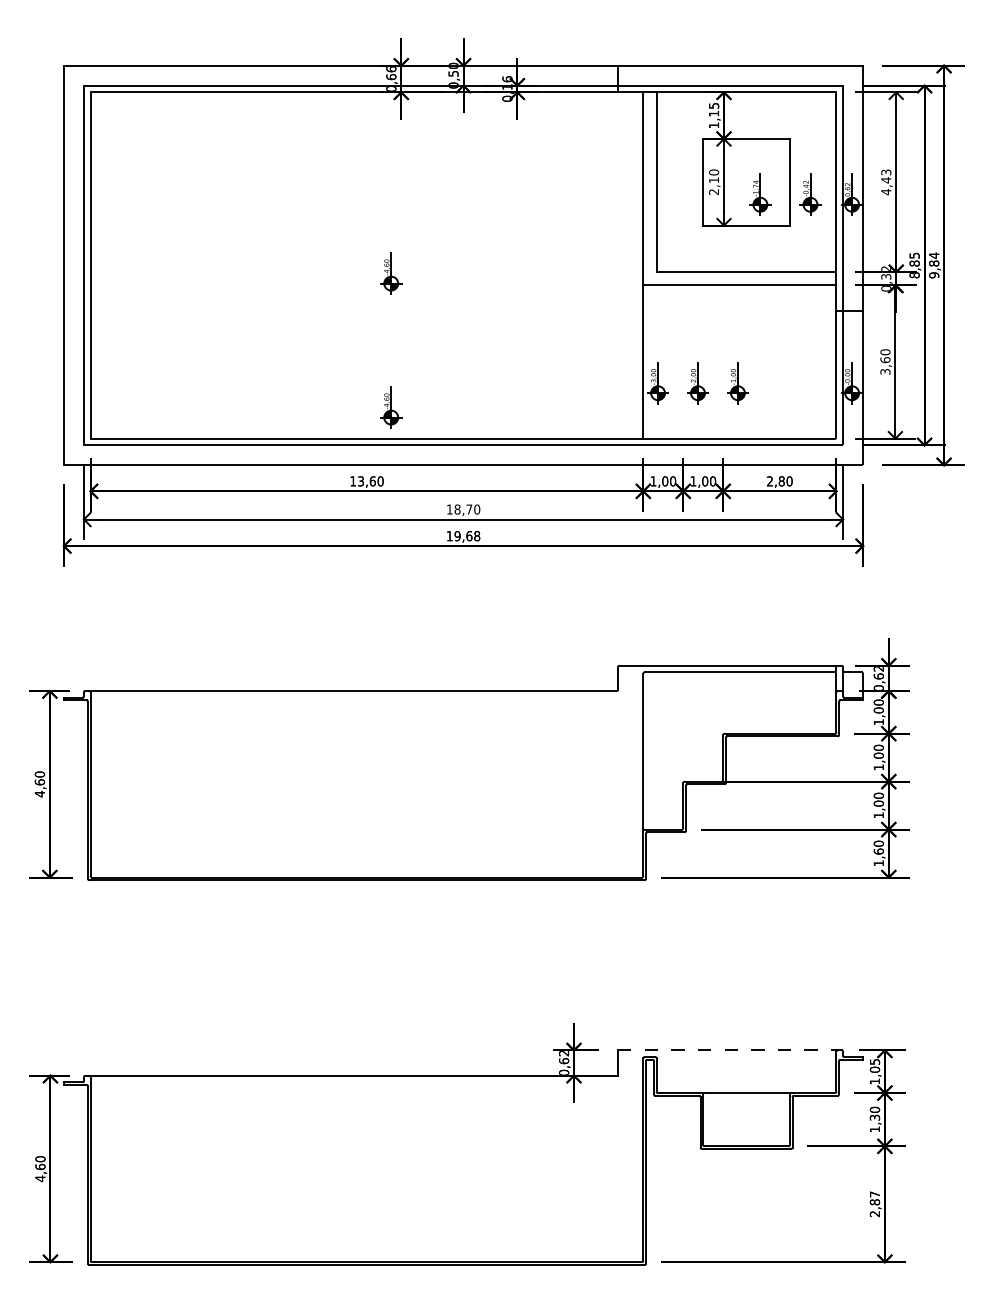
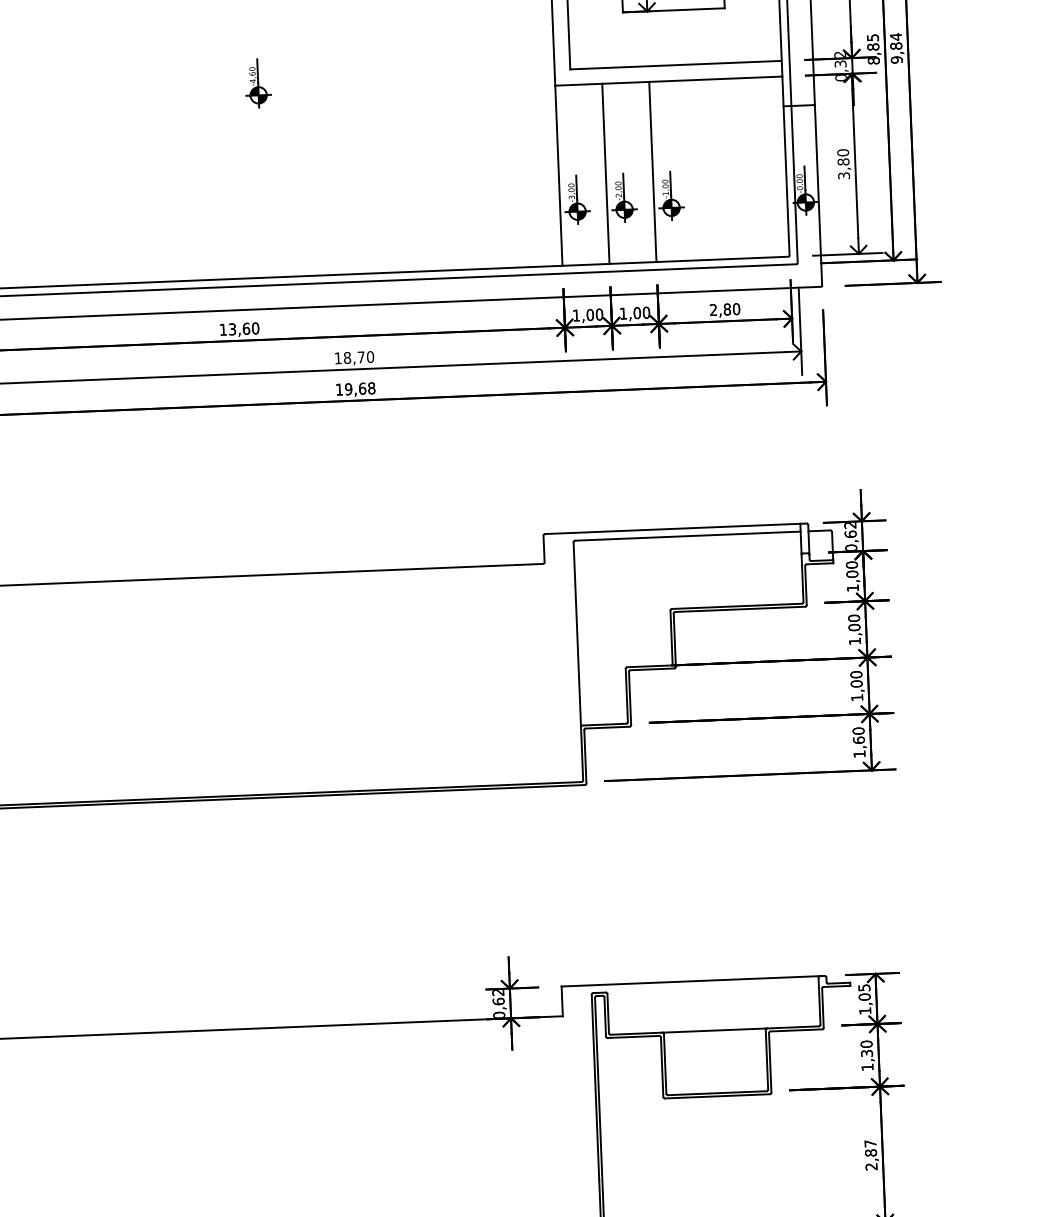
text: (885, 360) -> (843, 162), 3,60 -> 3,80
line: (683, 361) -> (606, 173), added
line: (723, 361) -> (653, 171), added
part: (391, 407) -> (264, 241), removed
line: (727, 1050) -> (690, 981), dashed -> solid

